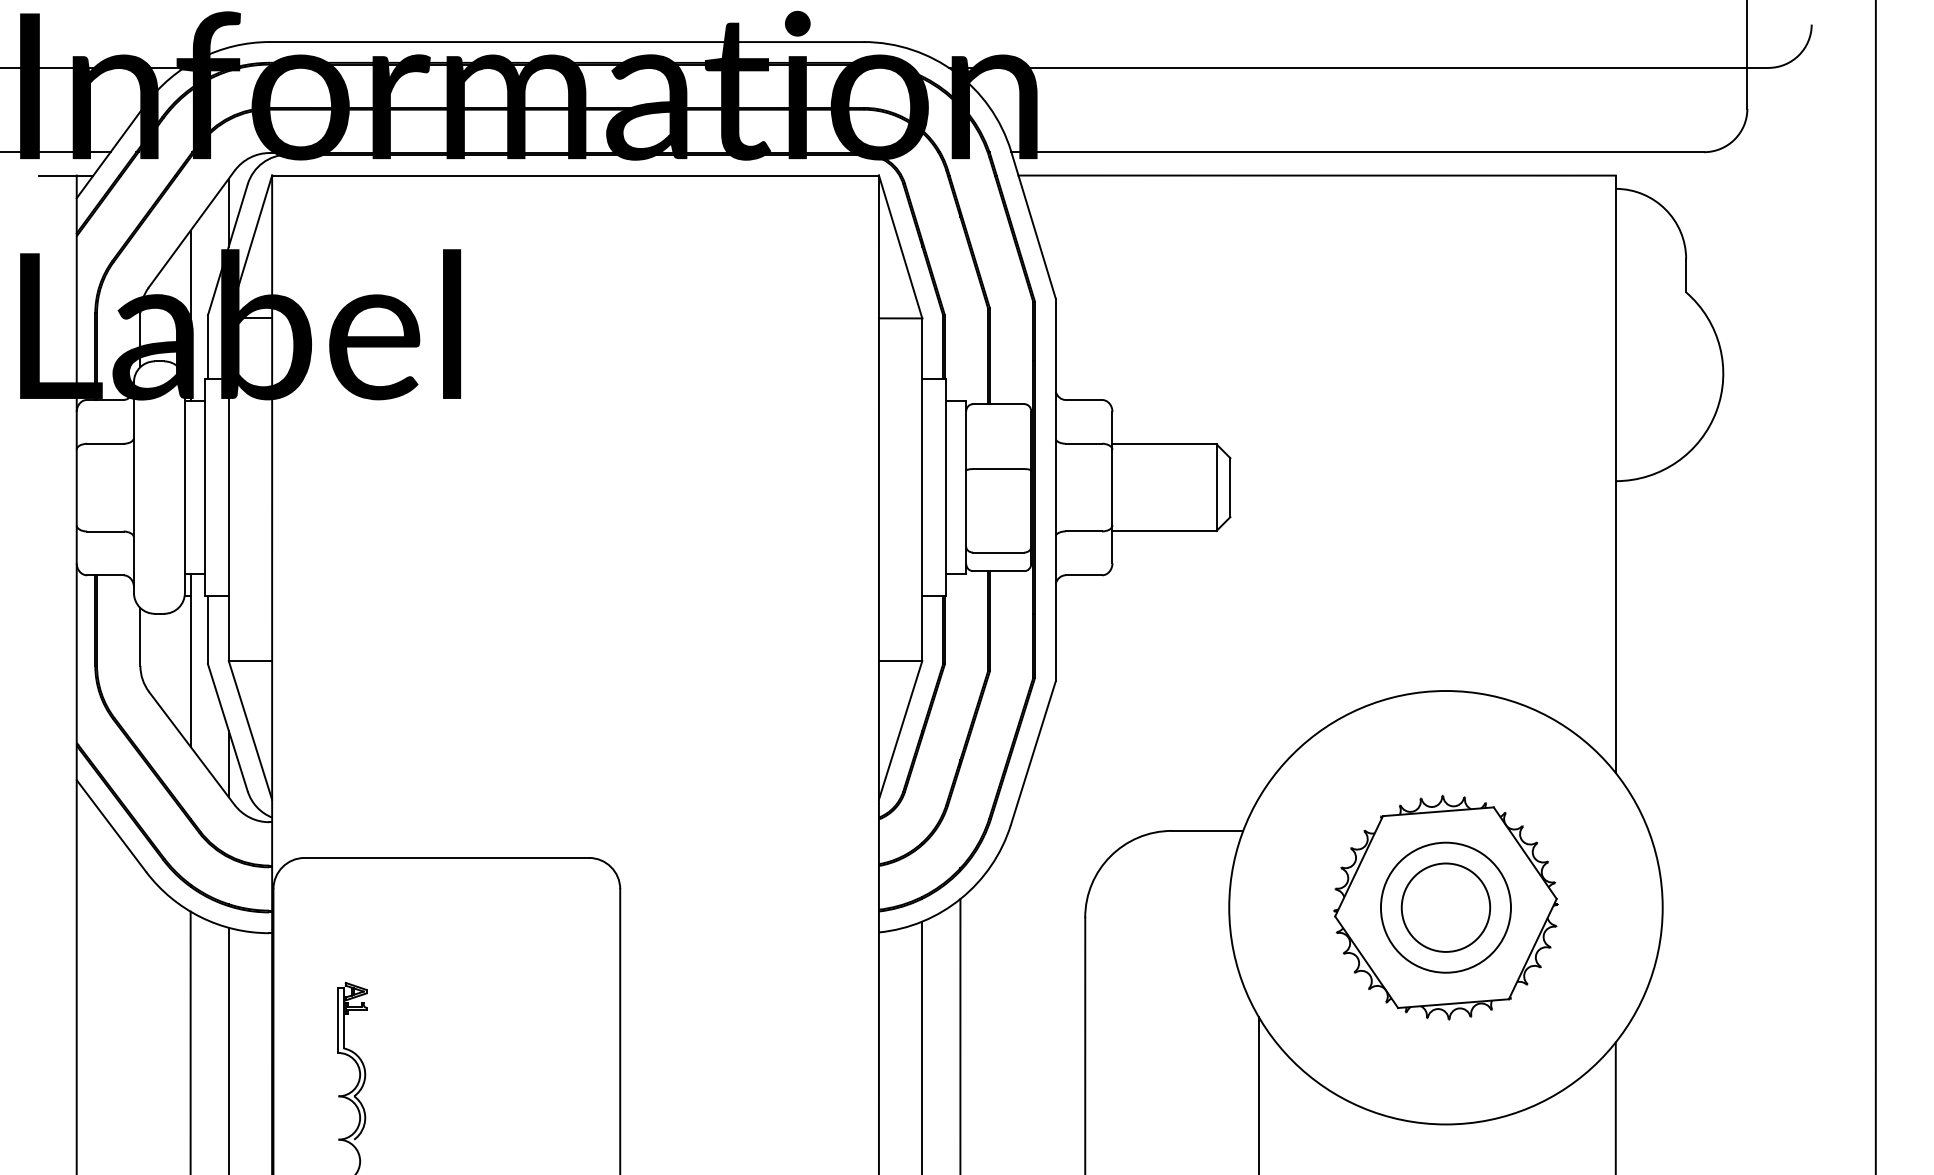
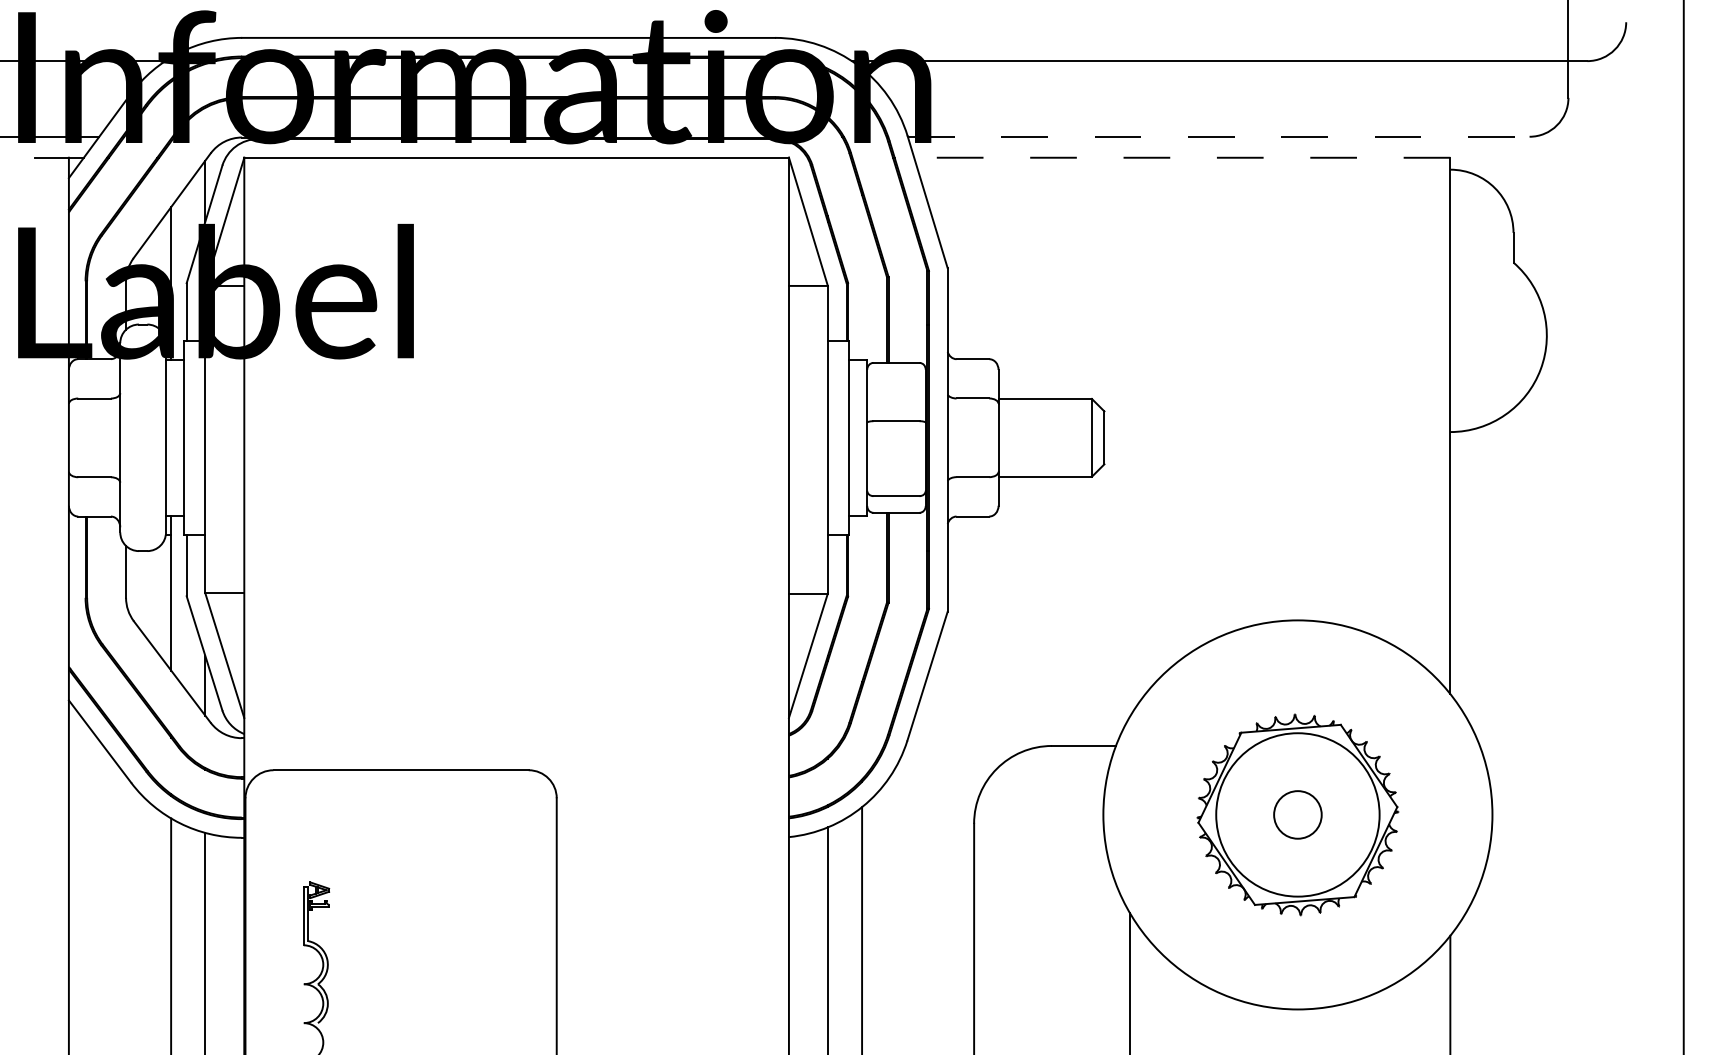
line: (1357, 151) -> (1218, 136), solid -> dashed
line: (1316, 175) -> (1181, 157), solid -> dashed
circle: (1445, 907) -> (1297, 814), size x0.6
circle: (1445, 907) -> (1297, 814), size x1.4

